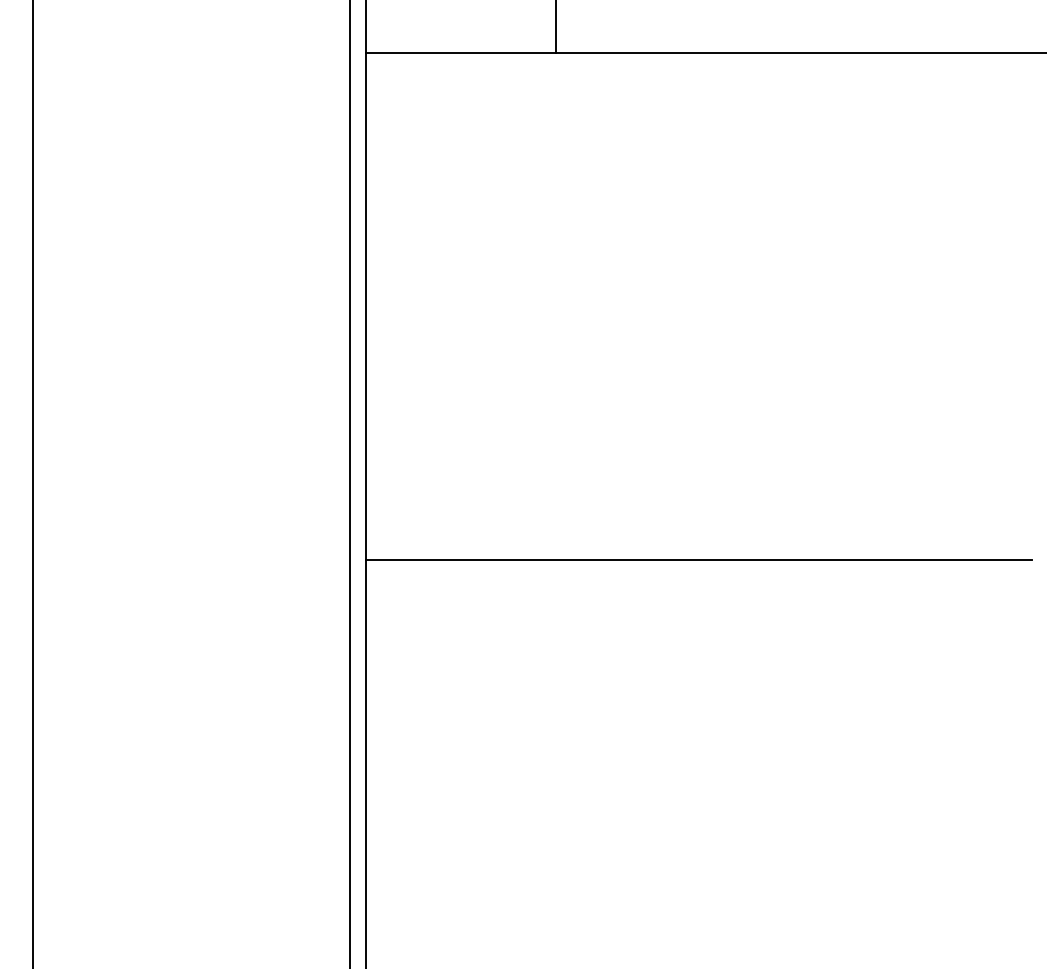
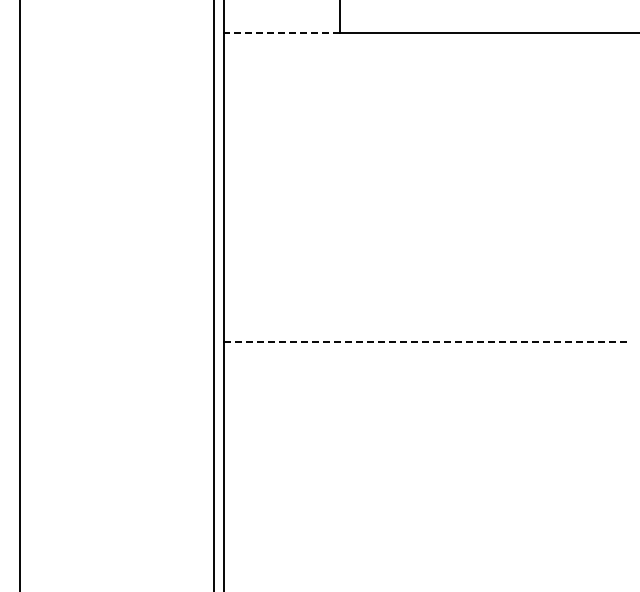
line: (460, 53) -> (281, 32), solid -> dashed
line: (699, 560) -> (427, 342), solid -> dashed

